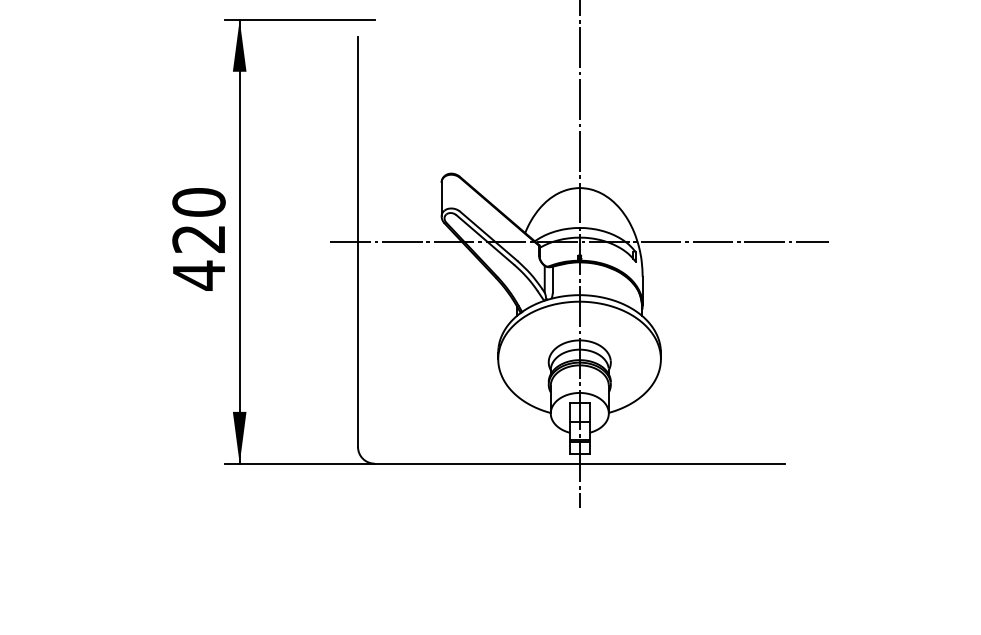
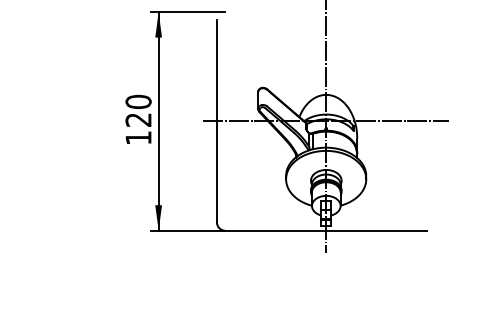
text: (198, 274) -> (138, 137), 420 -> 120

